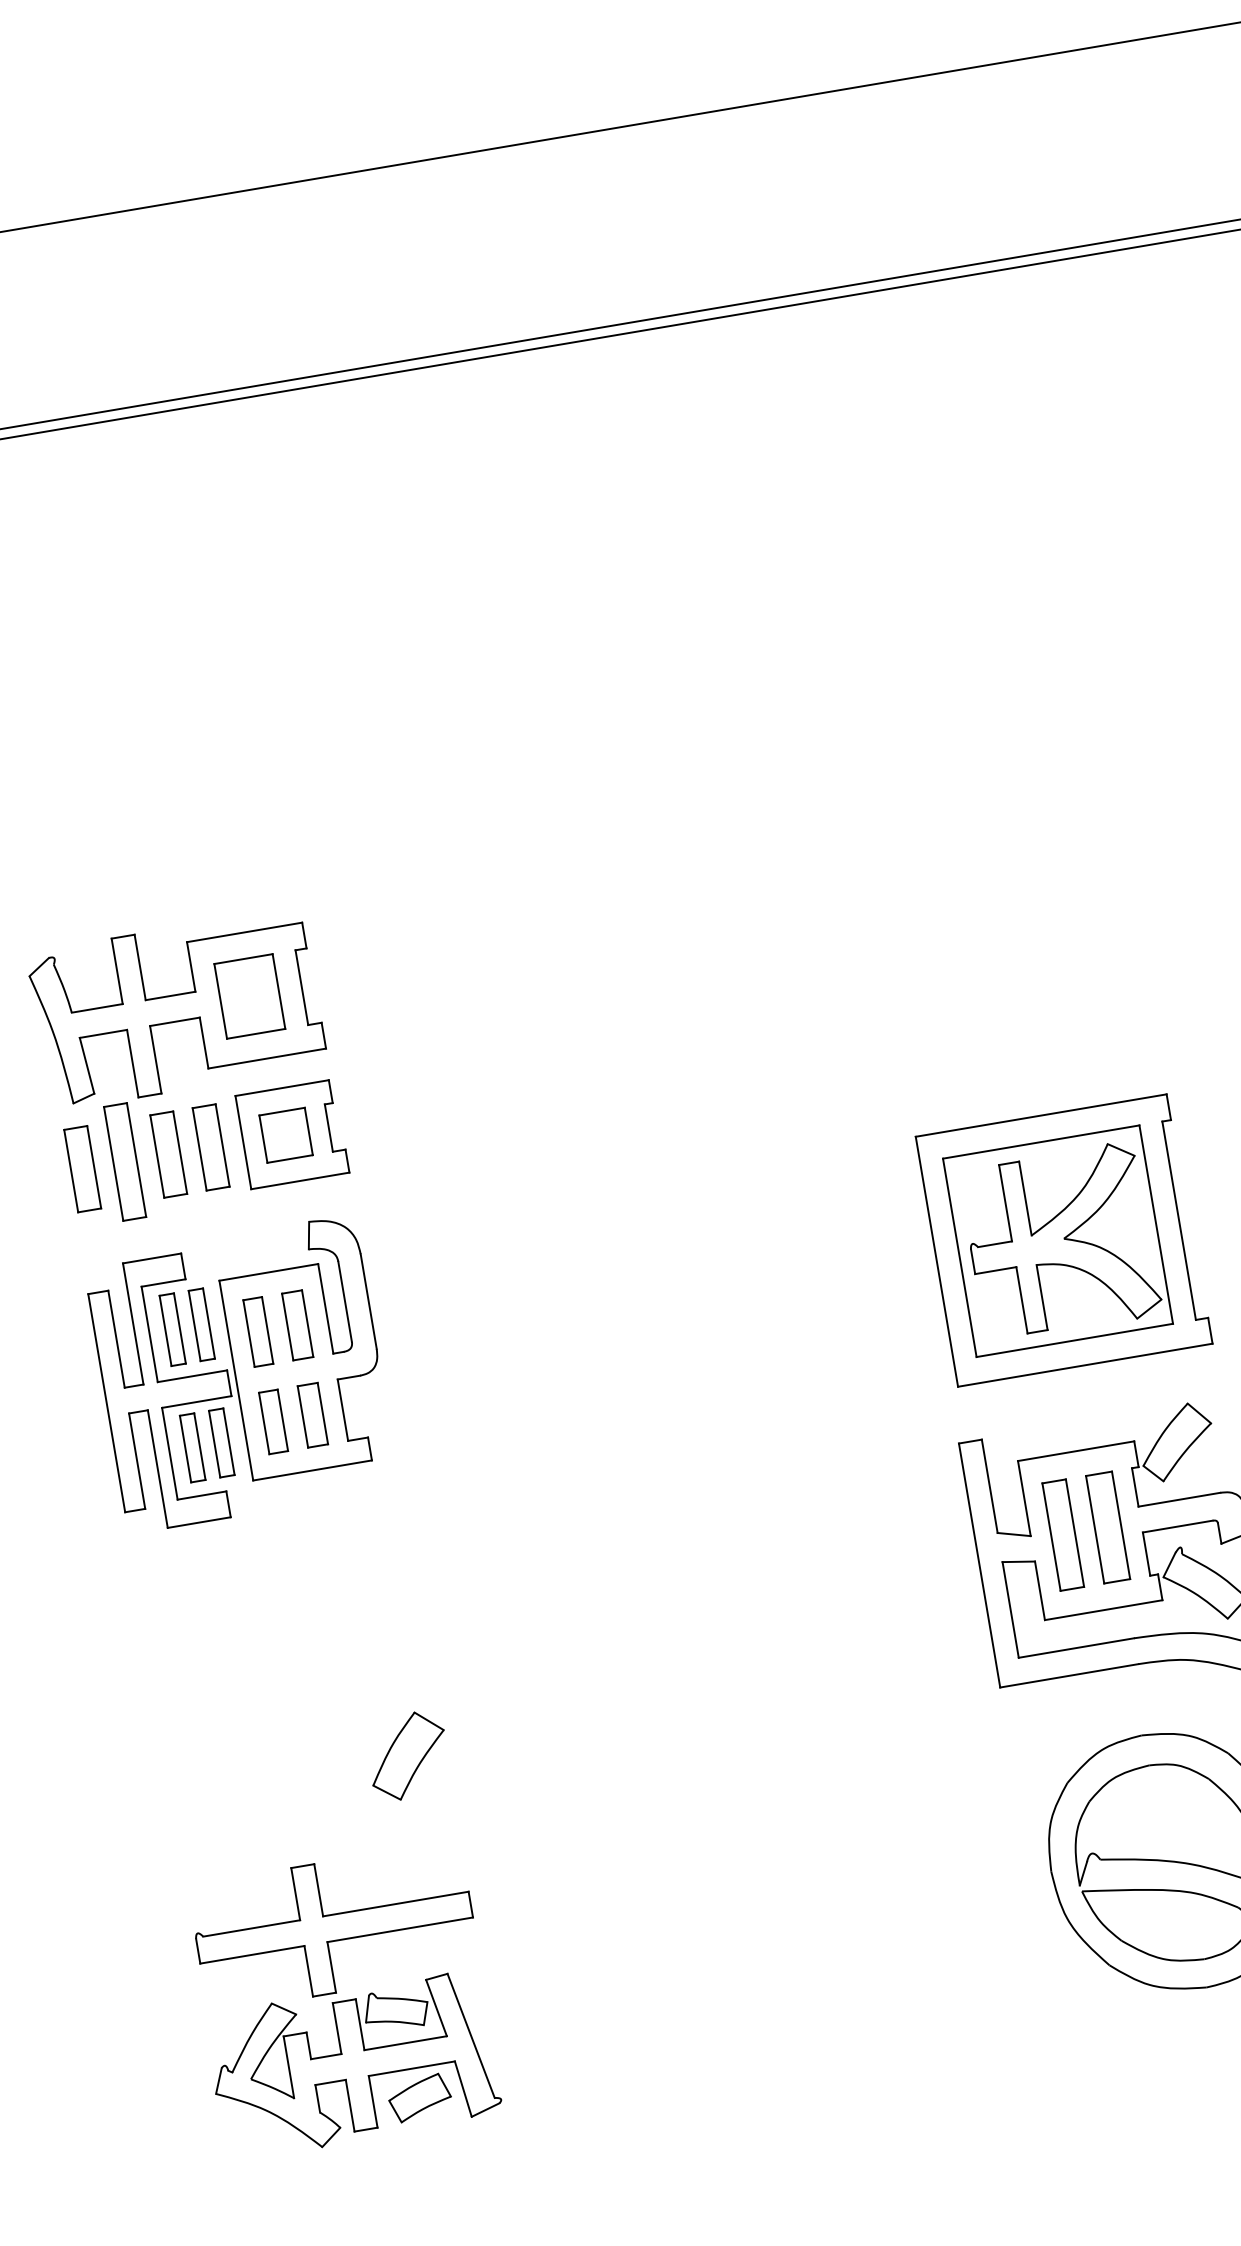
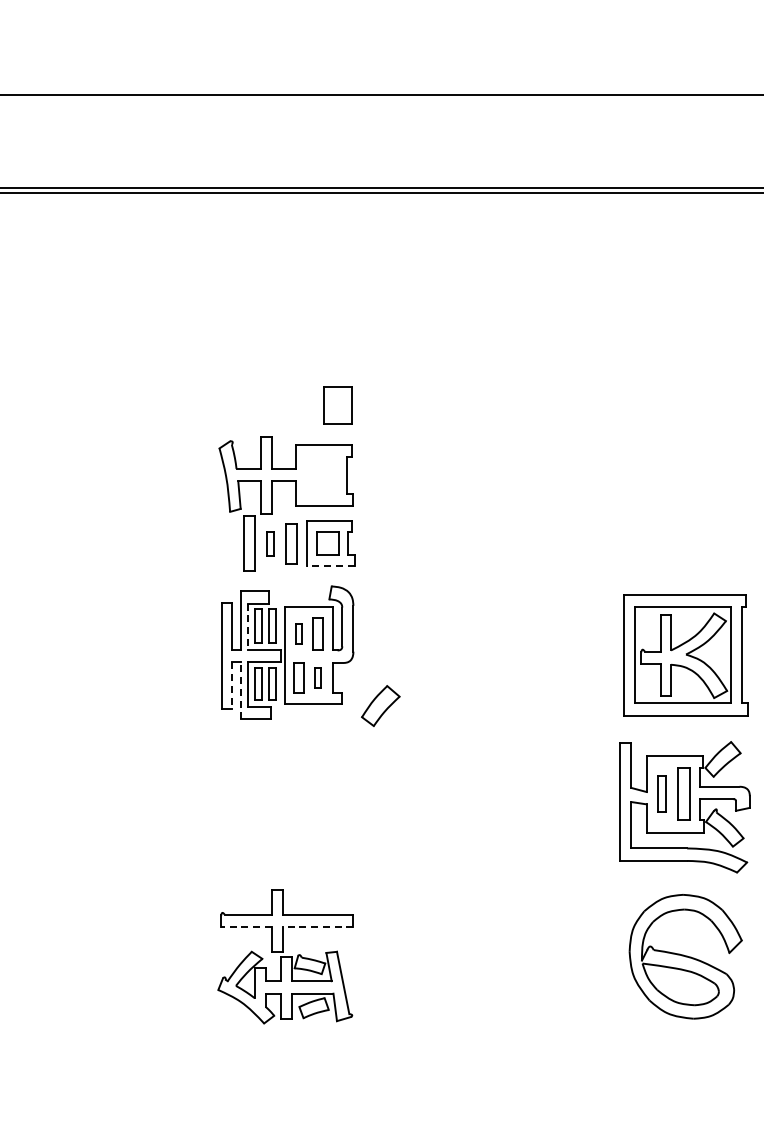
part: (249, 996) -> (337, 405), moved
part: (167, 1154) -> (270, 543), size x0.6
part: (83, 1168) -> (229, 543), removed
line: (299, 1181) -> (330, 566), solid -> dashed
part: (257, 1330) -> (298, 633), size x0.6
line: (149, 1335) -> (247, 627), solid -> dashed
part: (311, 1414) -> (317, 677), size x0.7
line: (137, 1463) -> (231, 686), solid -> dashed
line: (157, 1468) -> (240, 690), solid -> dashed
part: (1061, 1533) -> (661, 793), size x0.7
part: (407, 1754) -> (380, 705), moved
line: (398, 1930) -> (317, 927), solid -> dashed
line: (252, 1955) -> (246, 927), solid -> dashed

